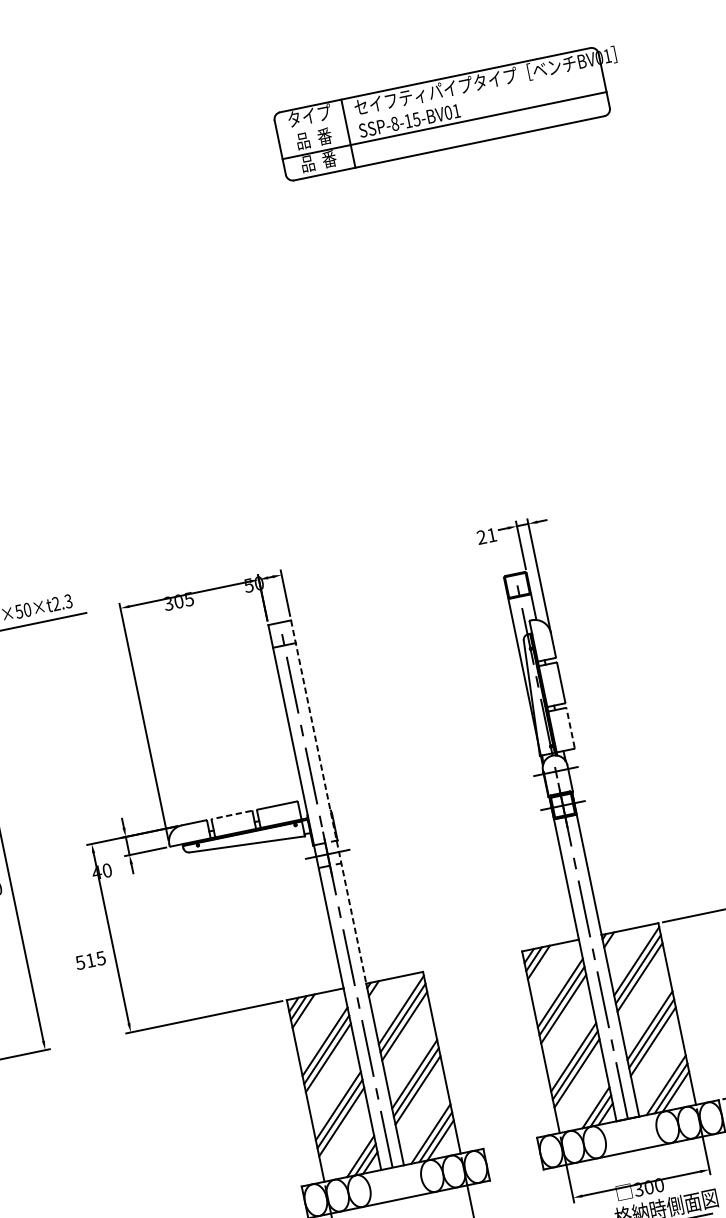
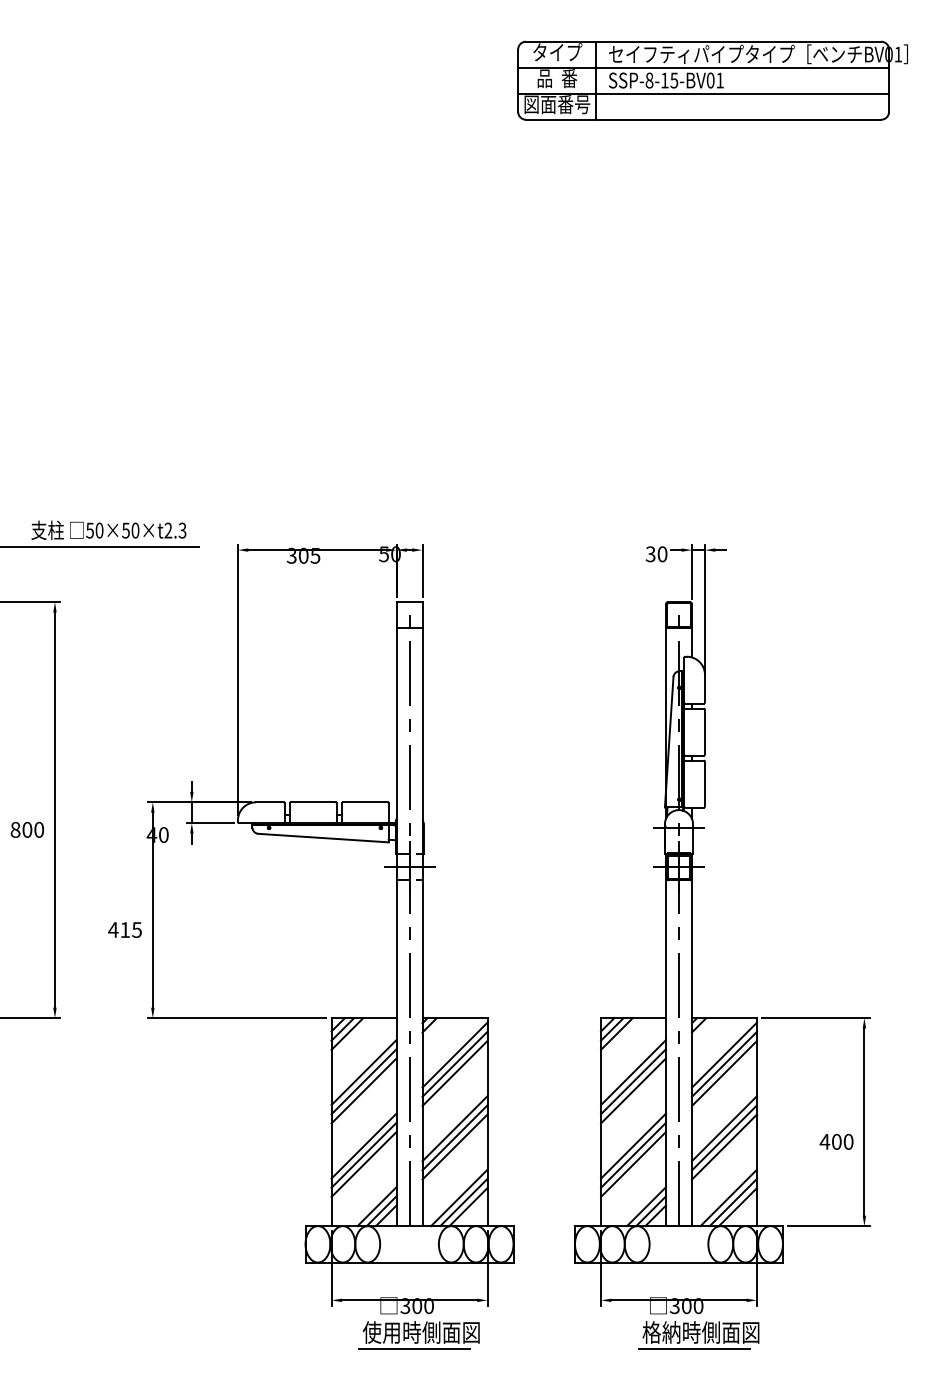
line: (439, 102) -> (703, 67), added
text: (318, 161) -> (557, 104), 品  番 -> 図面番号
text: (486, 536) -> (656, 554), 21 -> 30
line: (570, 727) -> (705, 783), dashed -> solid
line: (328, 802) -> (422, 810), dashed -> solid
line: (231, 815) -> (312, 802), dashed -> solid
text: (80, 962) -> (113, 929), 515 -> 415

